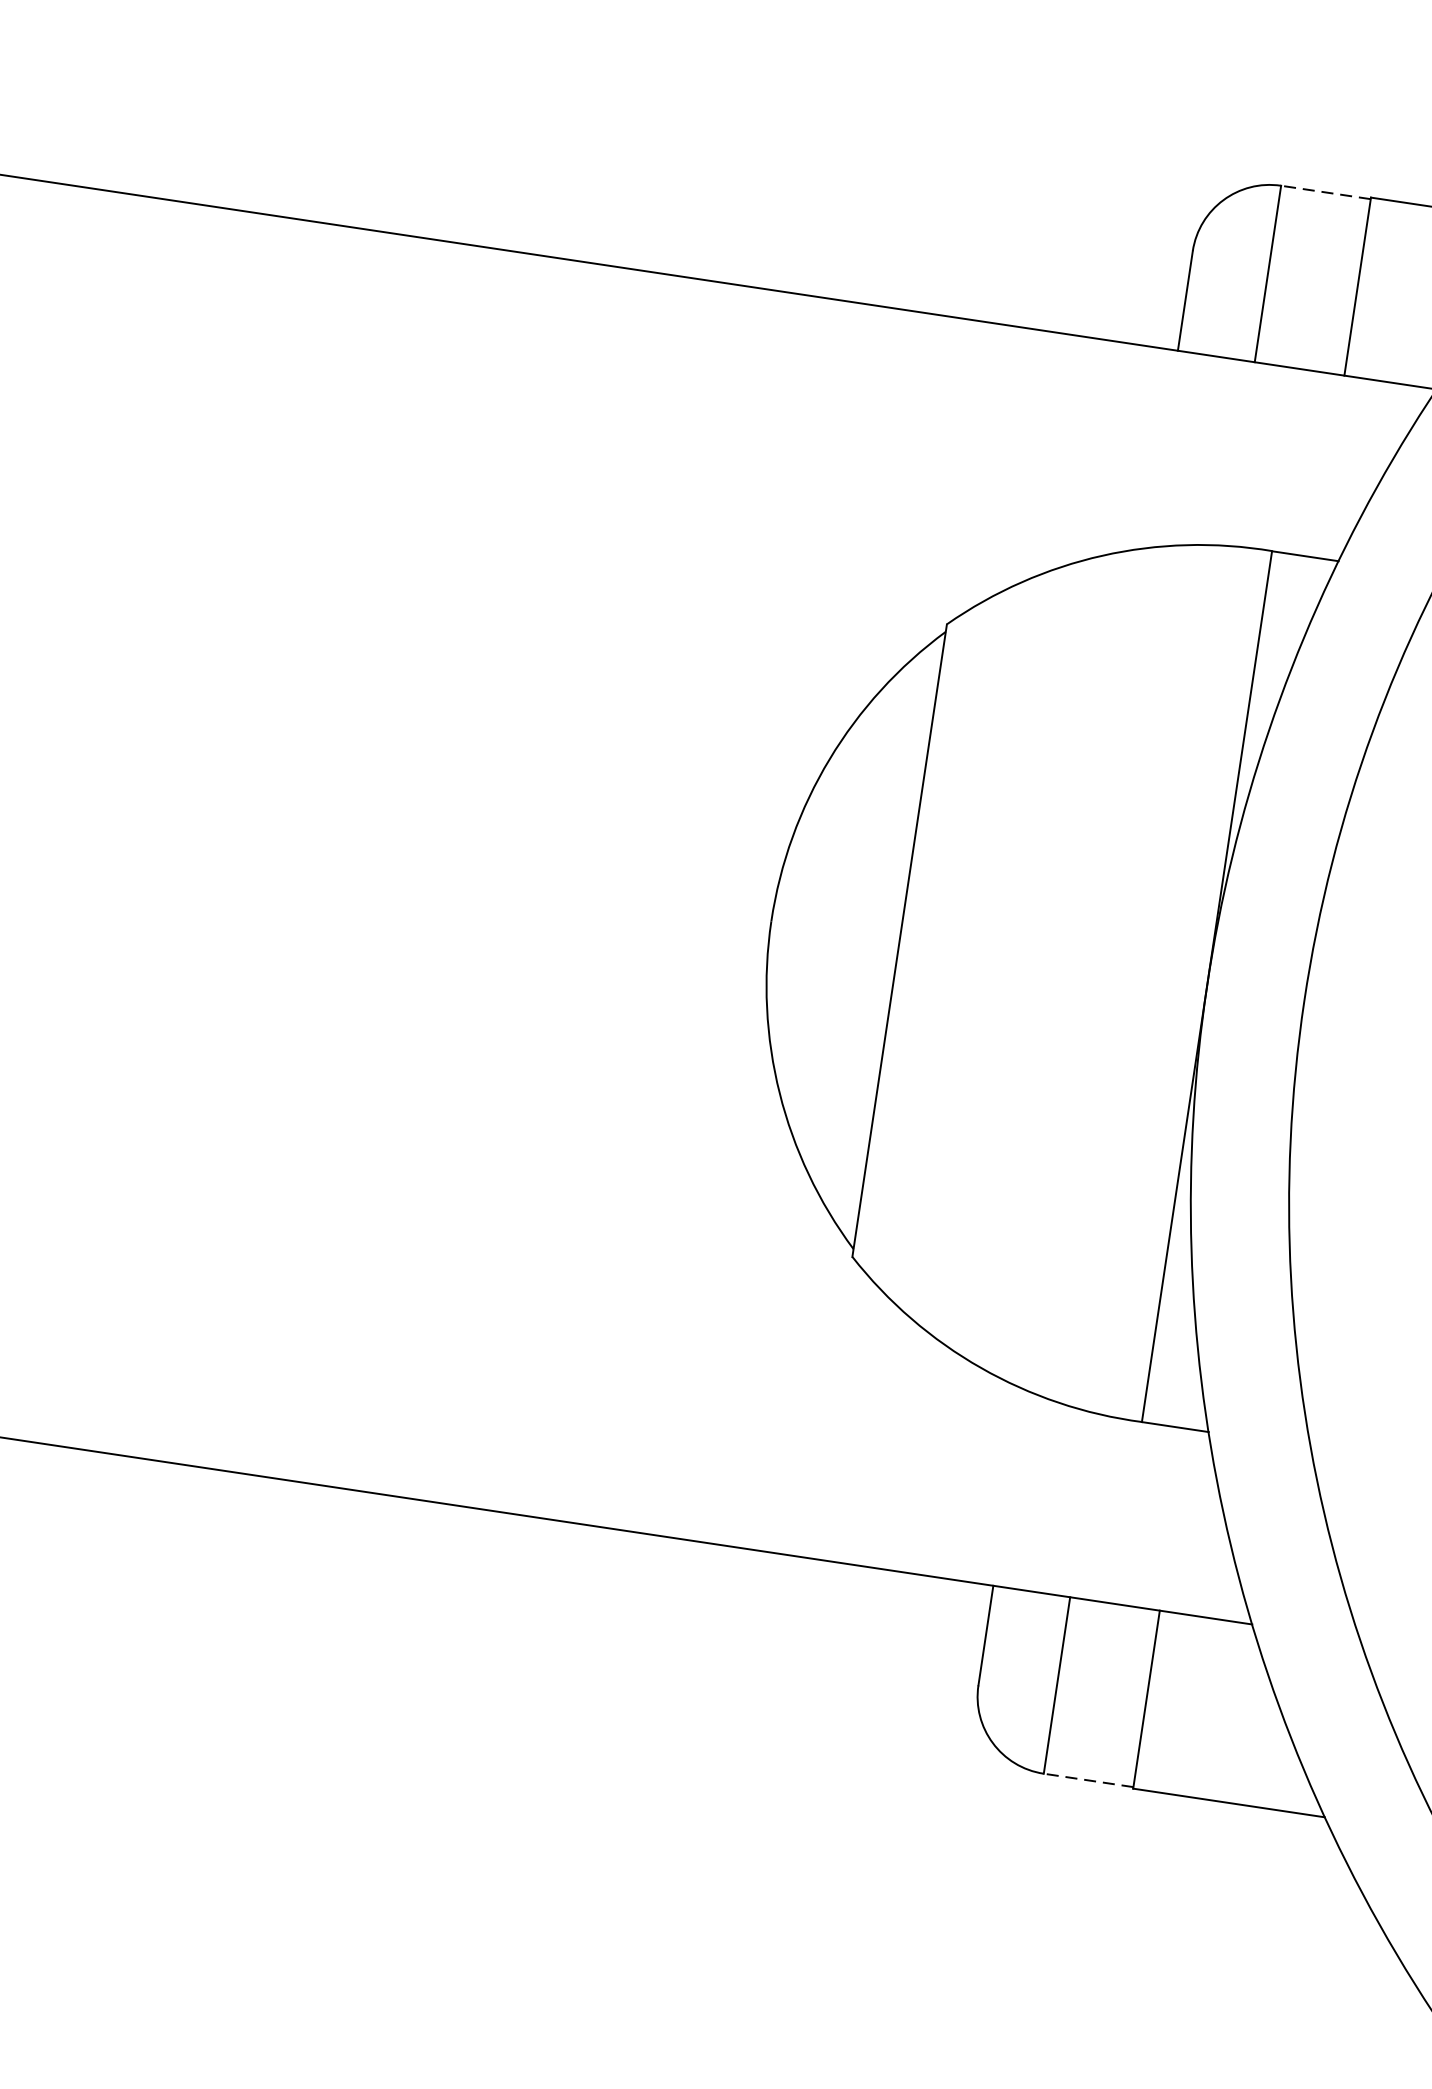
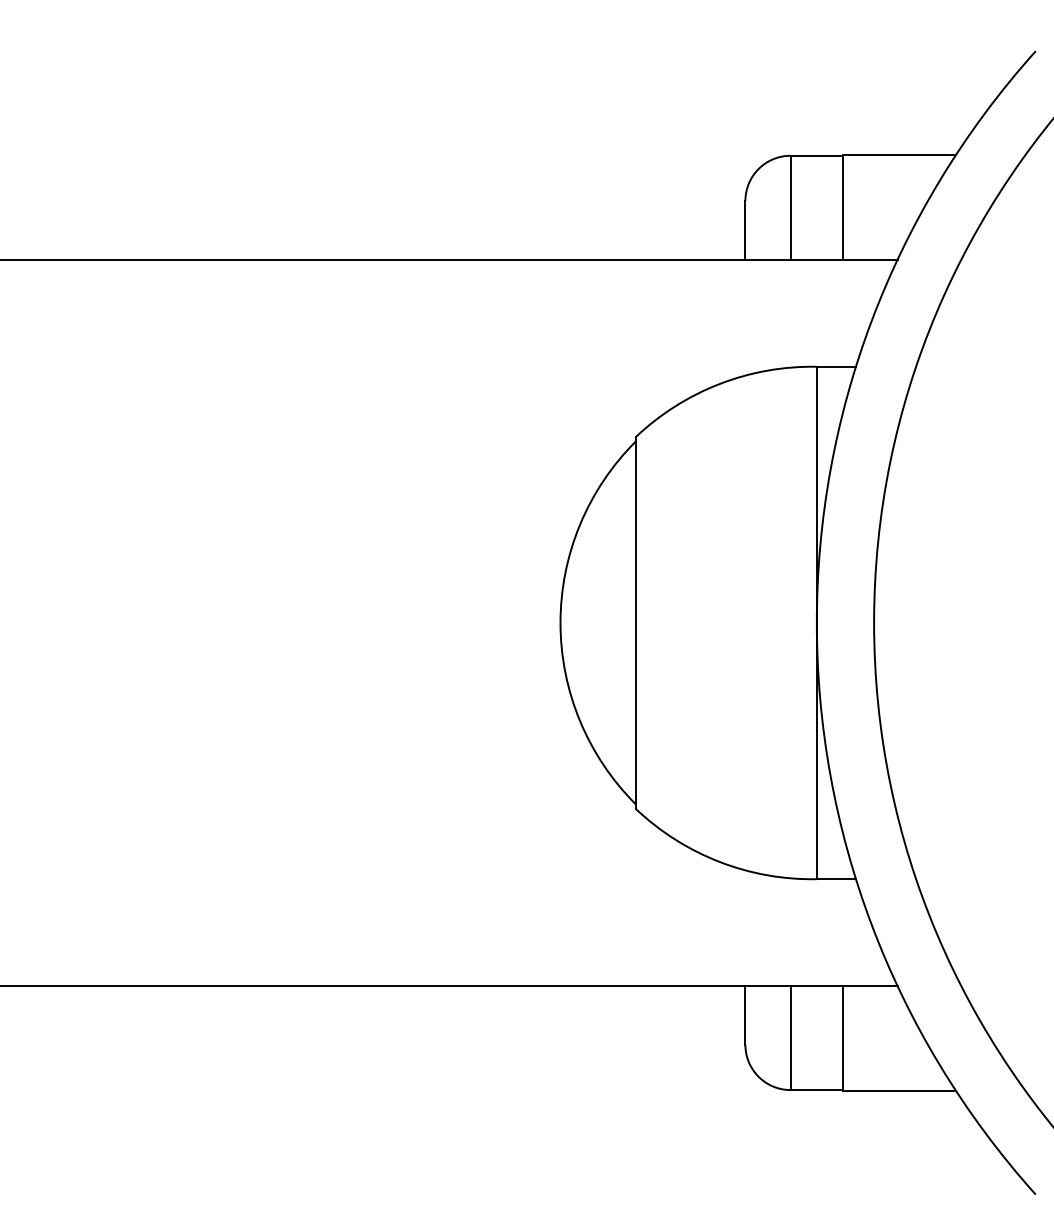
line: (1325, 191) -> (816, 155), dashed -> solid
line: (1087, 1781) -> (816, 1090), dashed -> solid

